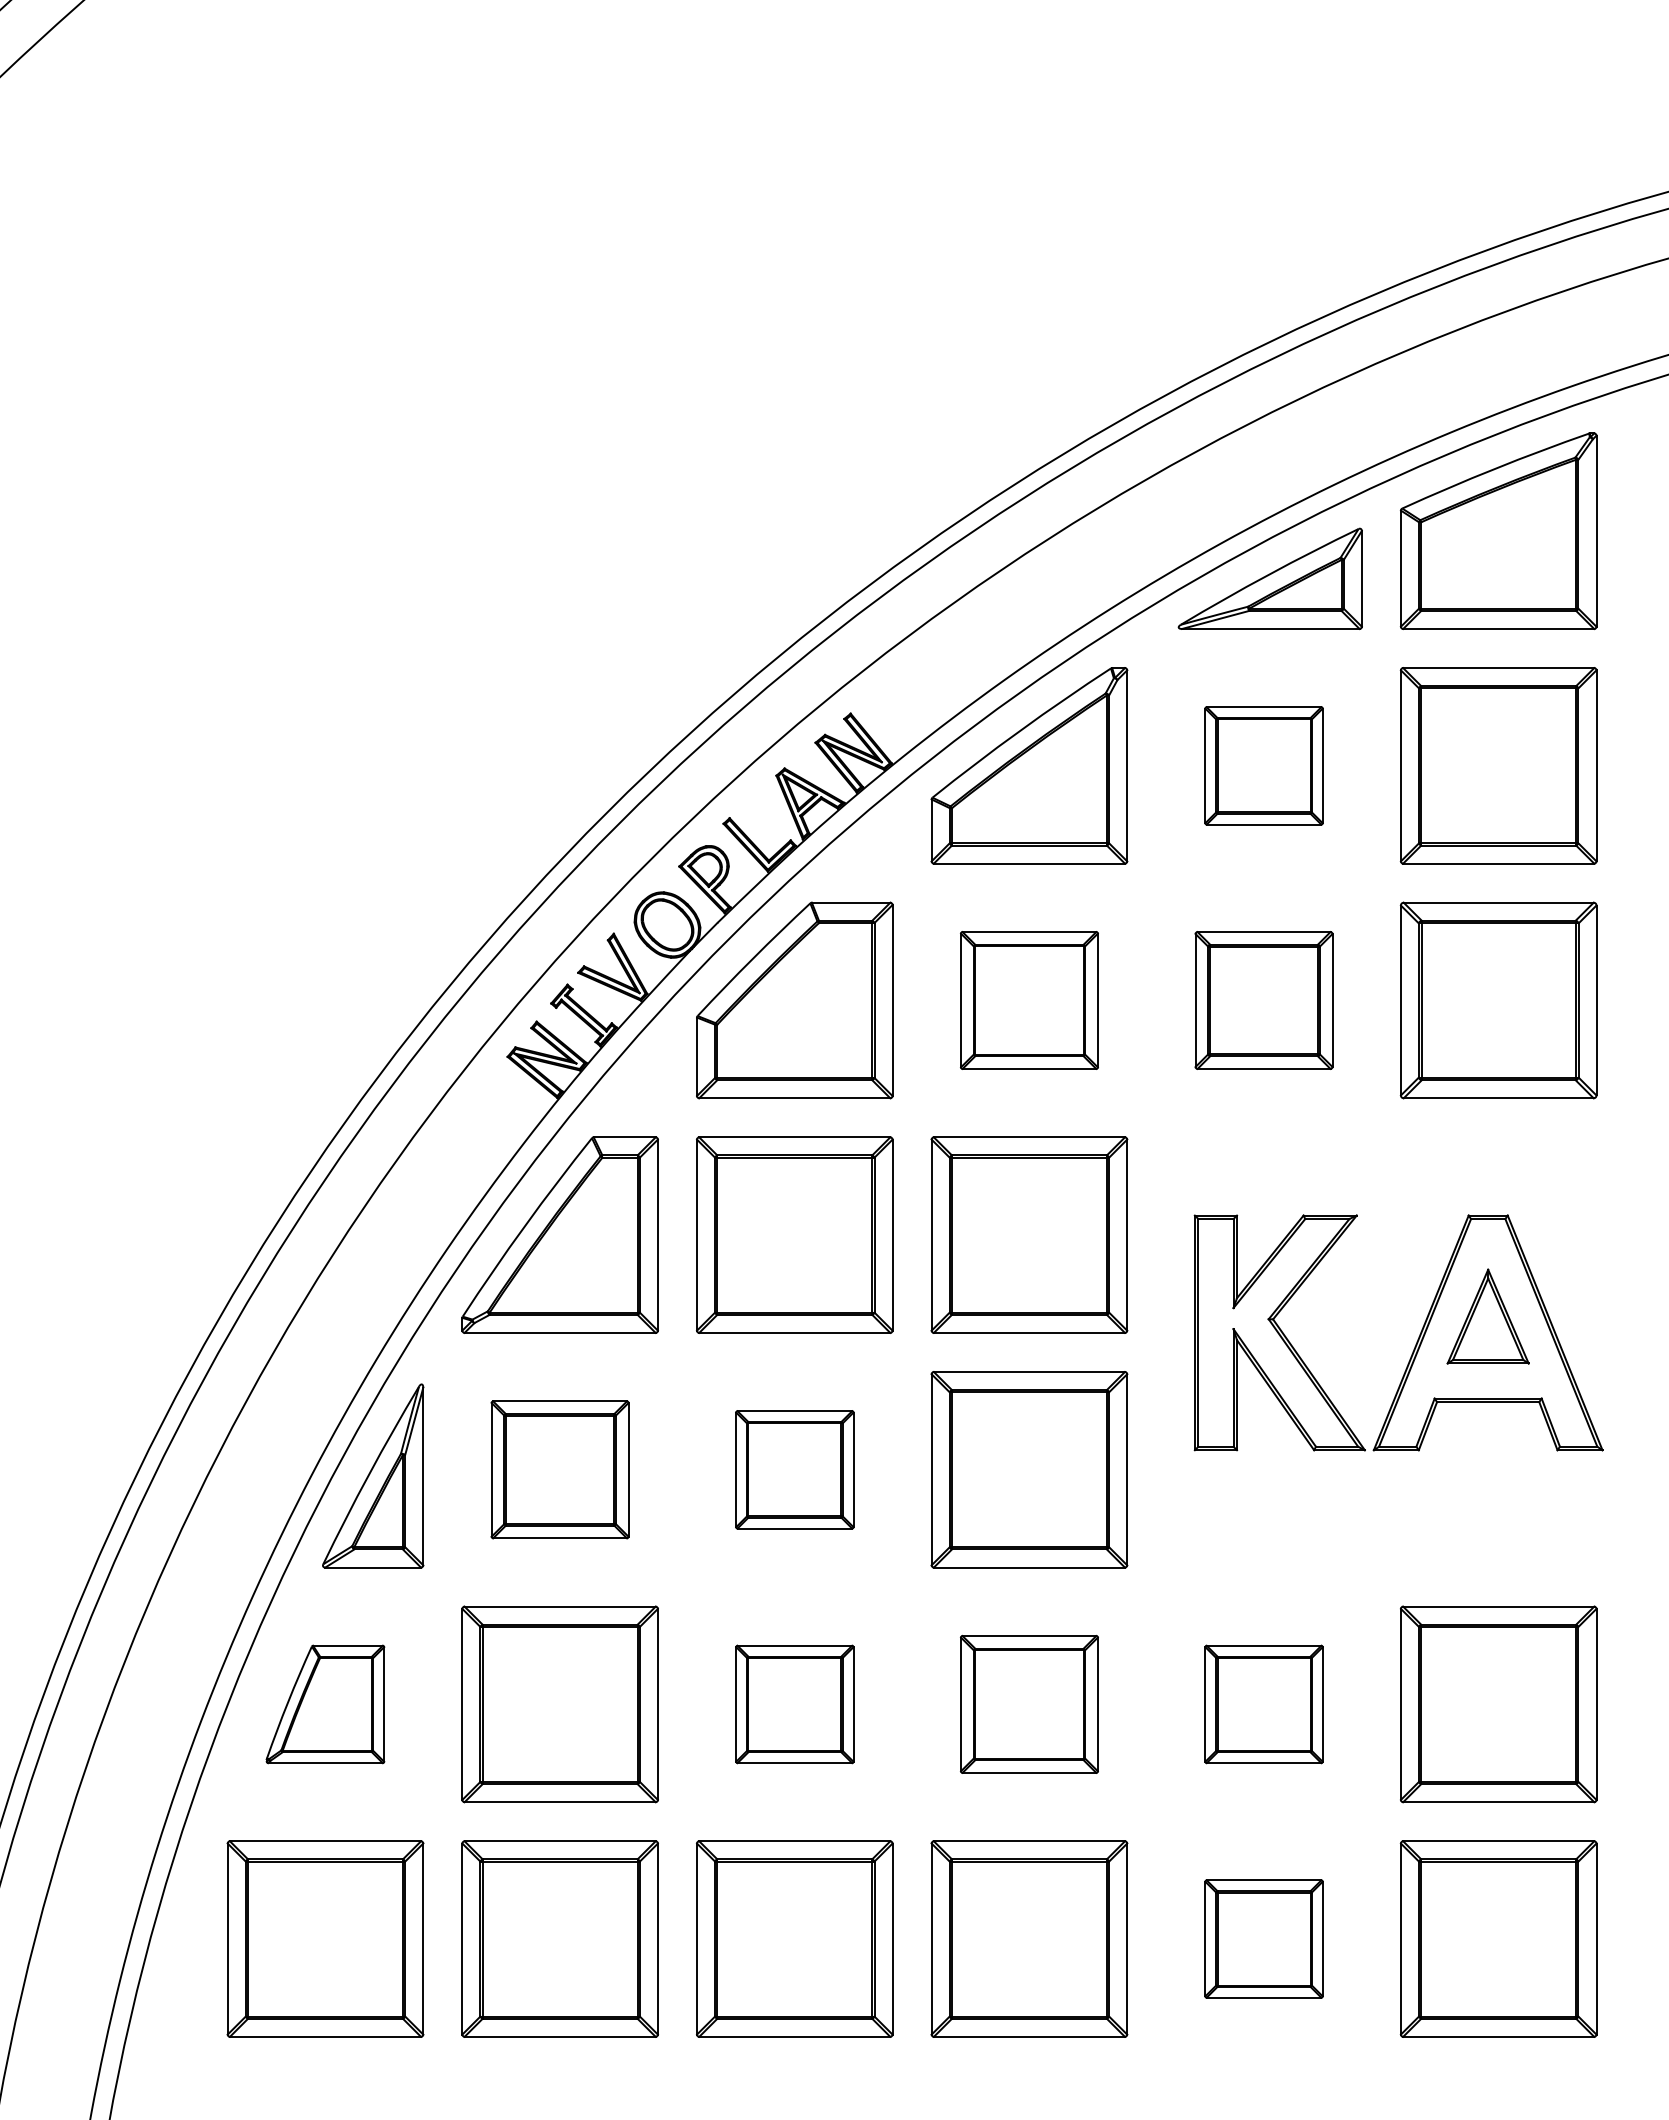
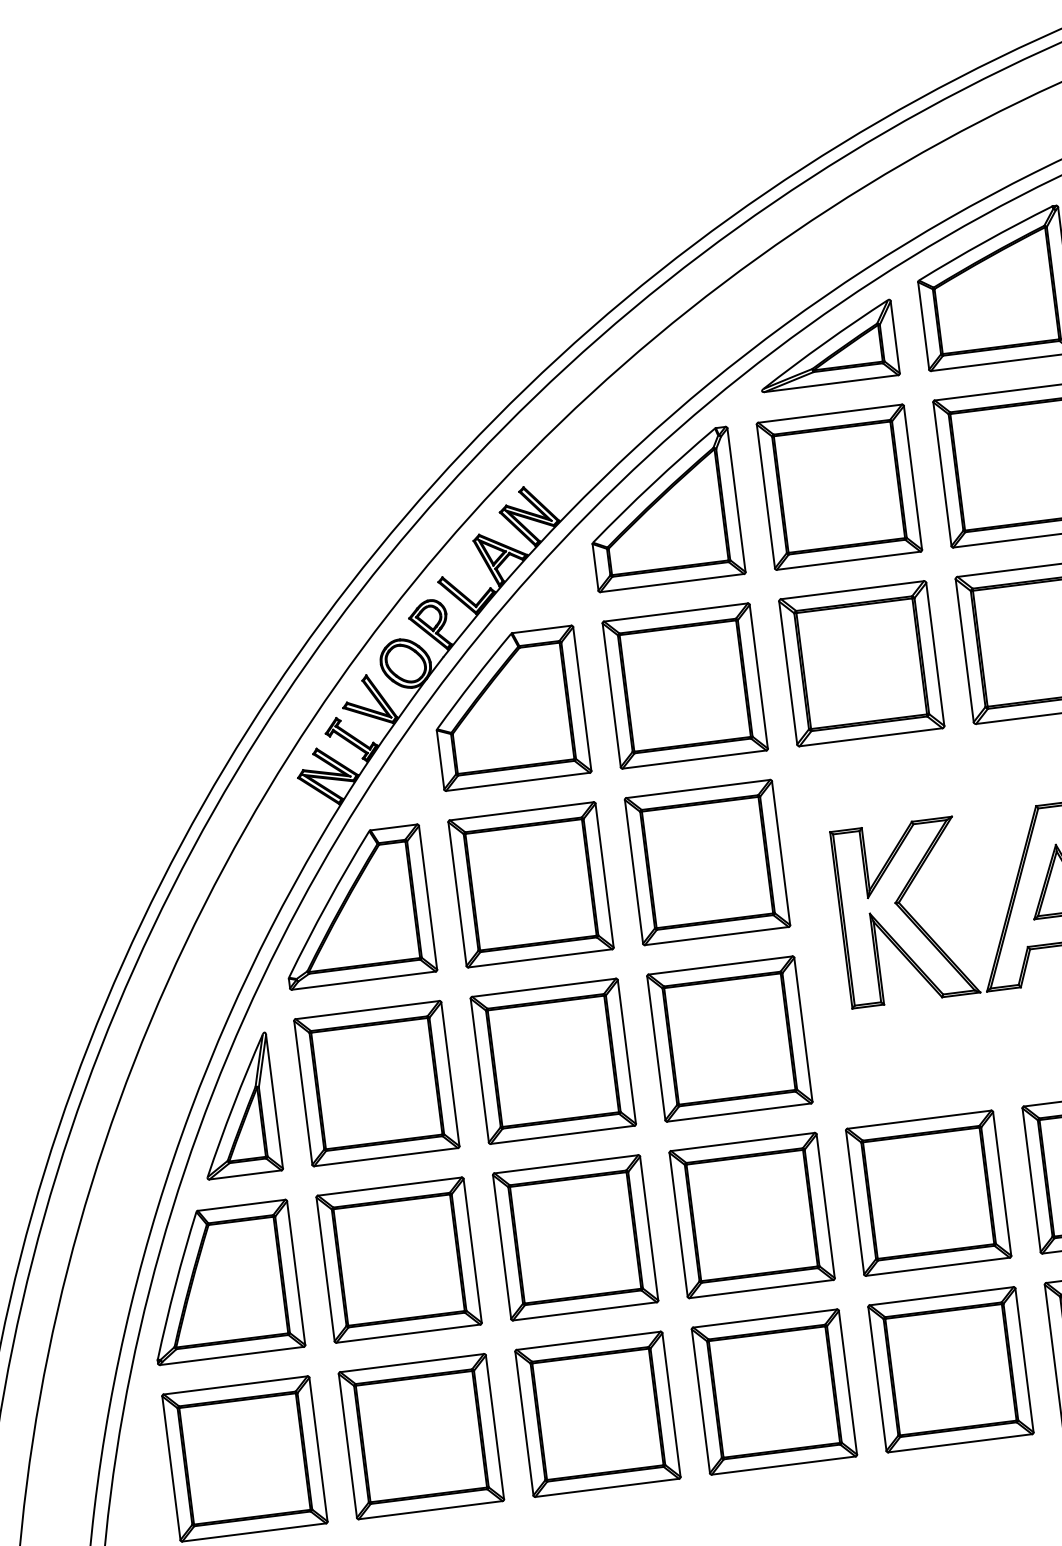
part: (1263, 765) -> (838, 487), size x1.67
part: (1029, 1000) -> (685, 686), size x1.43
part: (1263, 1000) -> (861, 663), size x1.43
part: (559, 1469) -> (376, 1083), size x1.43
part: (794, 1469) -> (553, 1061), size x1.67
part: (325, 1704) -> (222, 1282), size x1.67
part: (794, 1704) -> (575, 1237), size x1.67
part: (1029, 1704) -> (752, 1215), size x1.43
part: (1263, 1704) -> (928, 1193), size x1.67
part: (1263, 1938) -> (950, 1369), size x1.67

